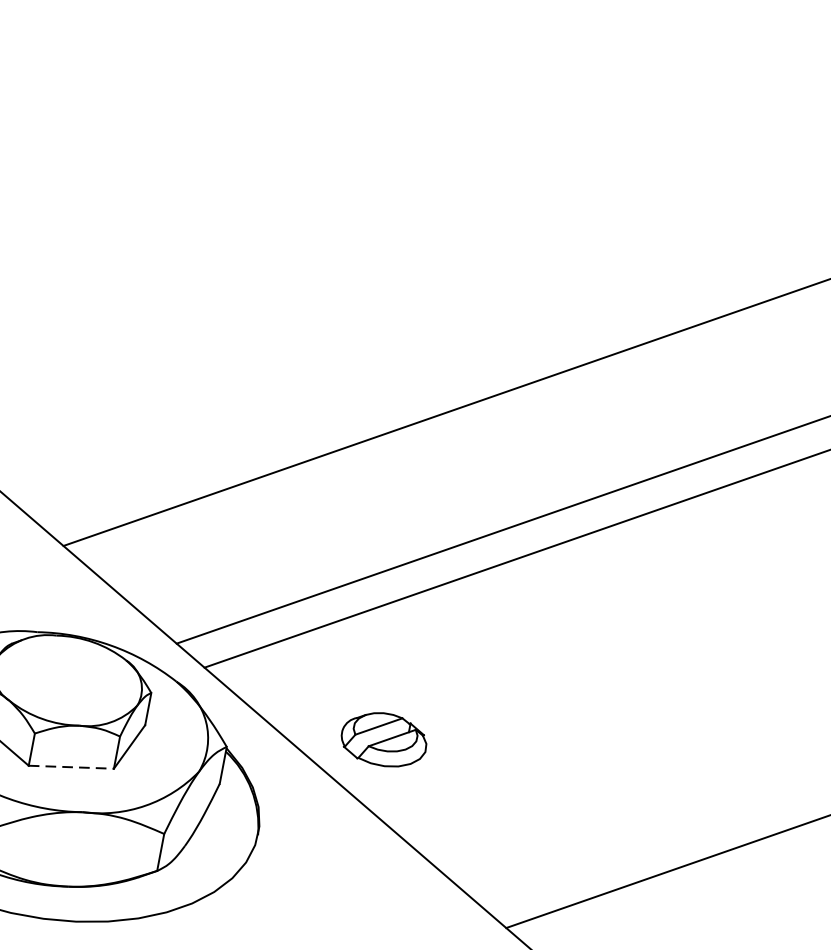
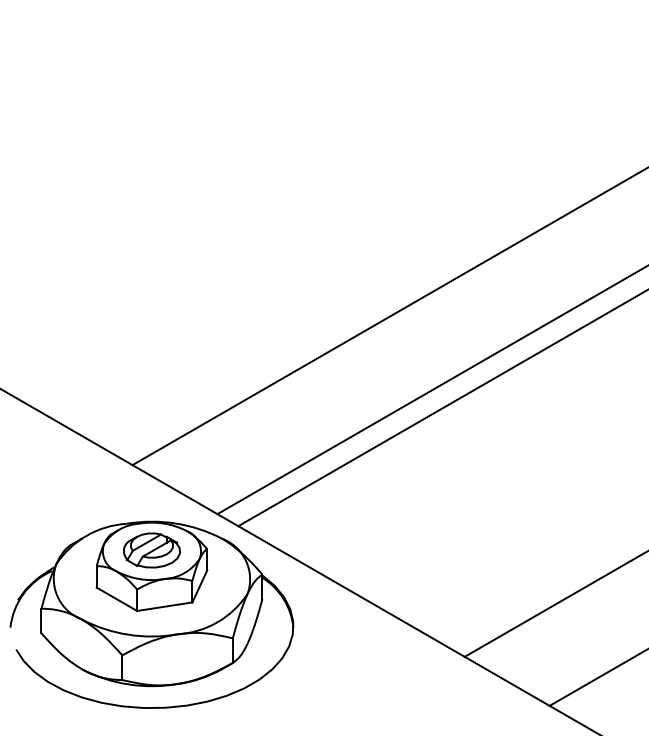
part: (383, 739) -> (151, 550), moved
line: (70, 766) -> (164, 606), dashed -> solid

